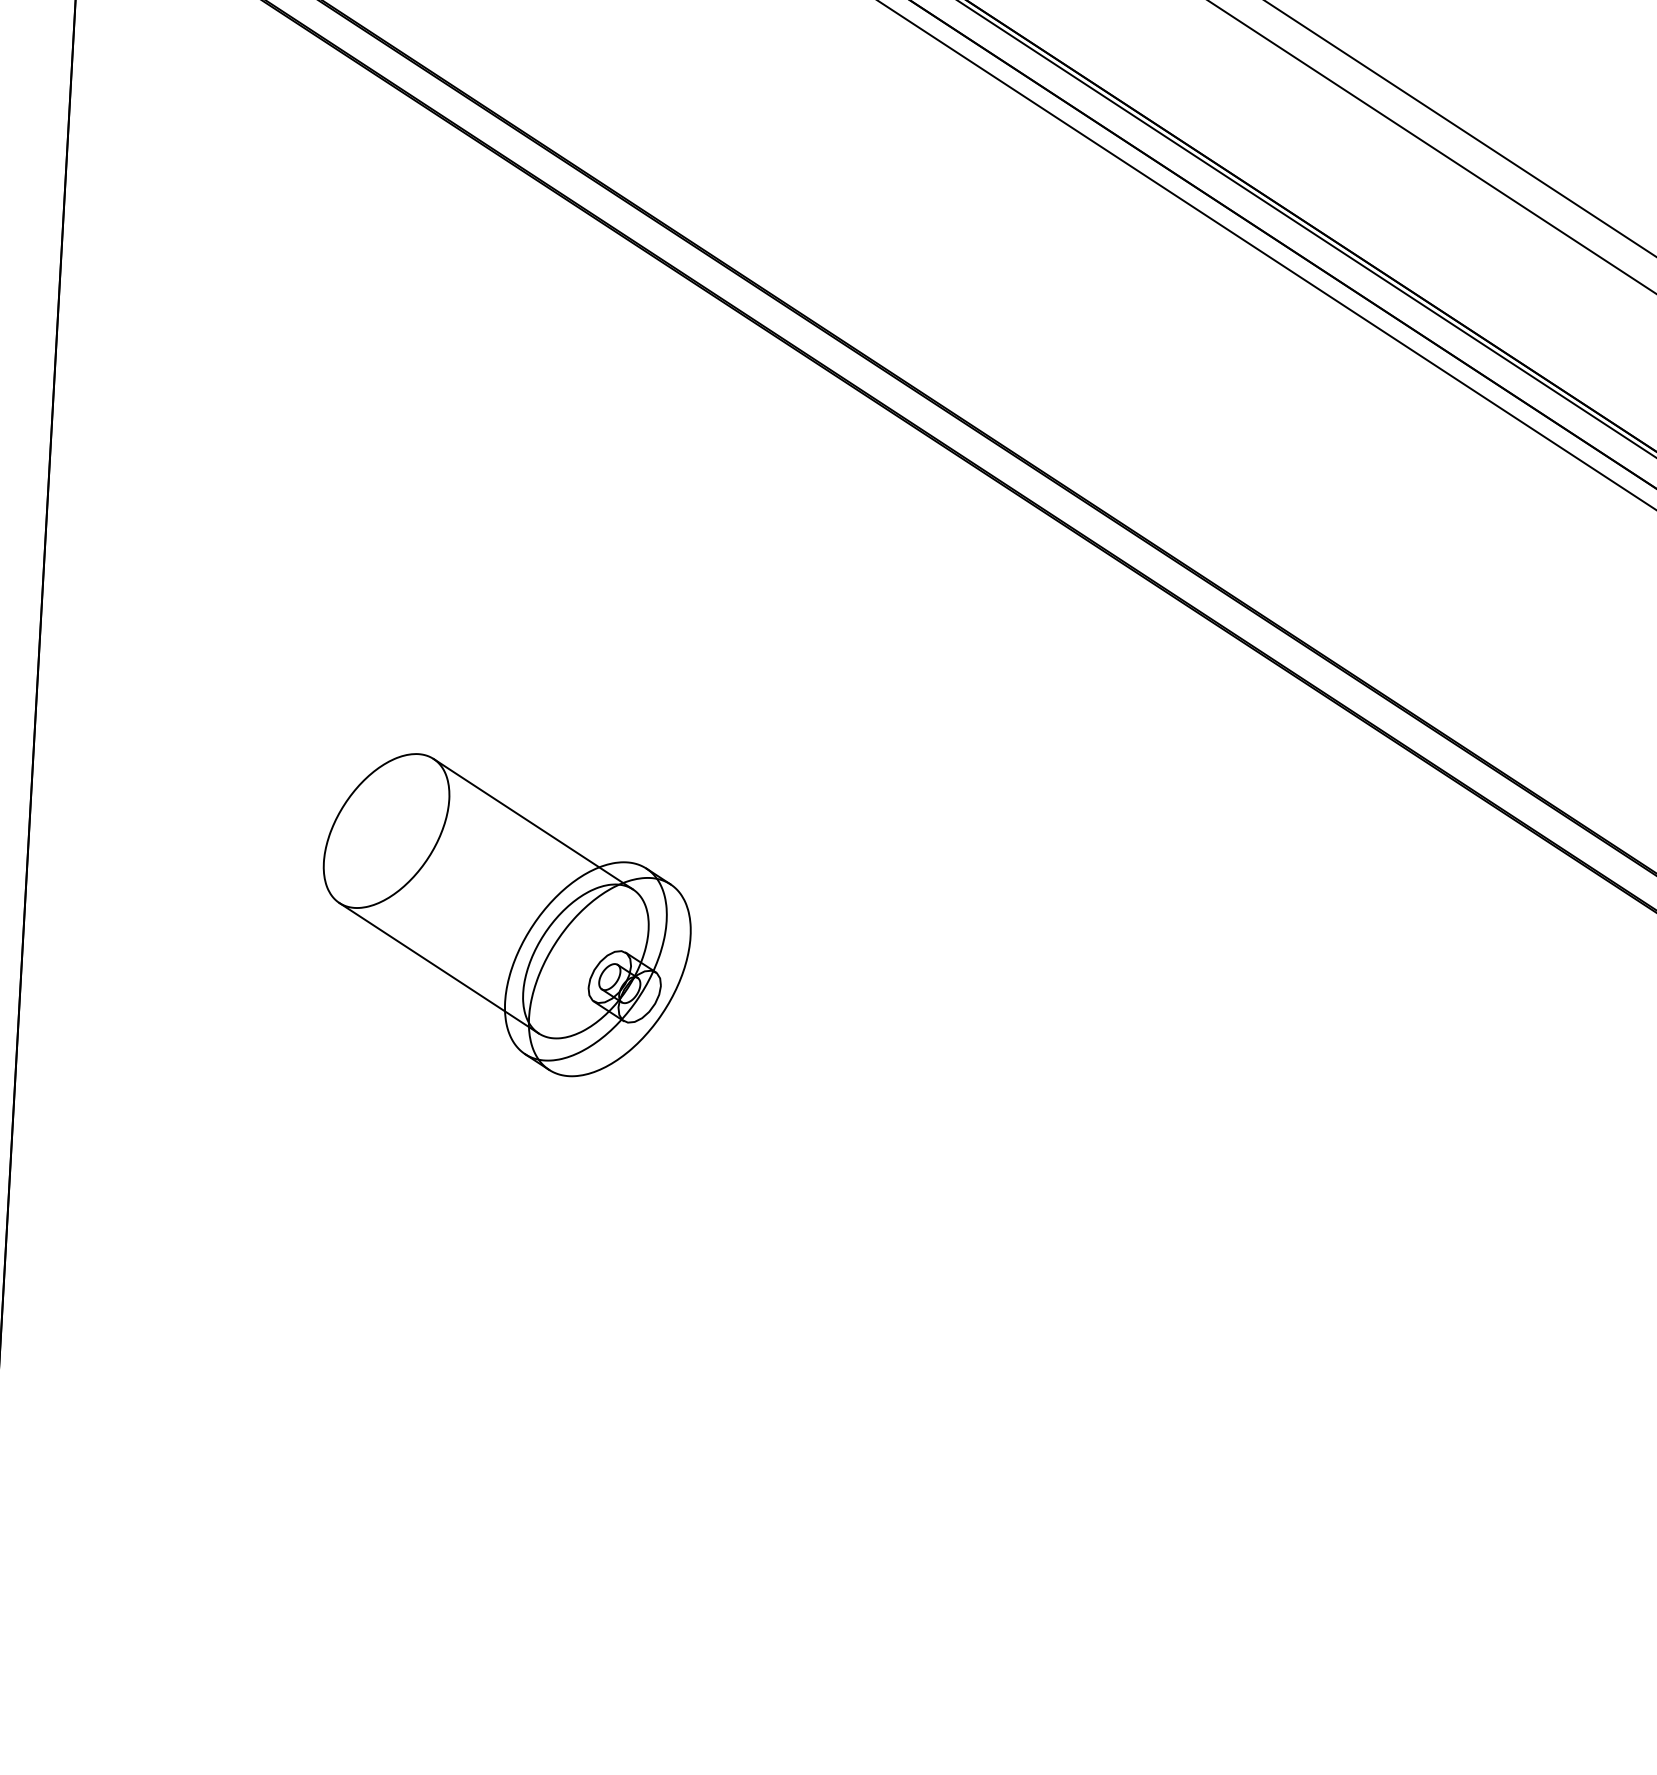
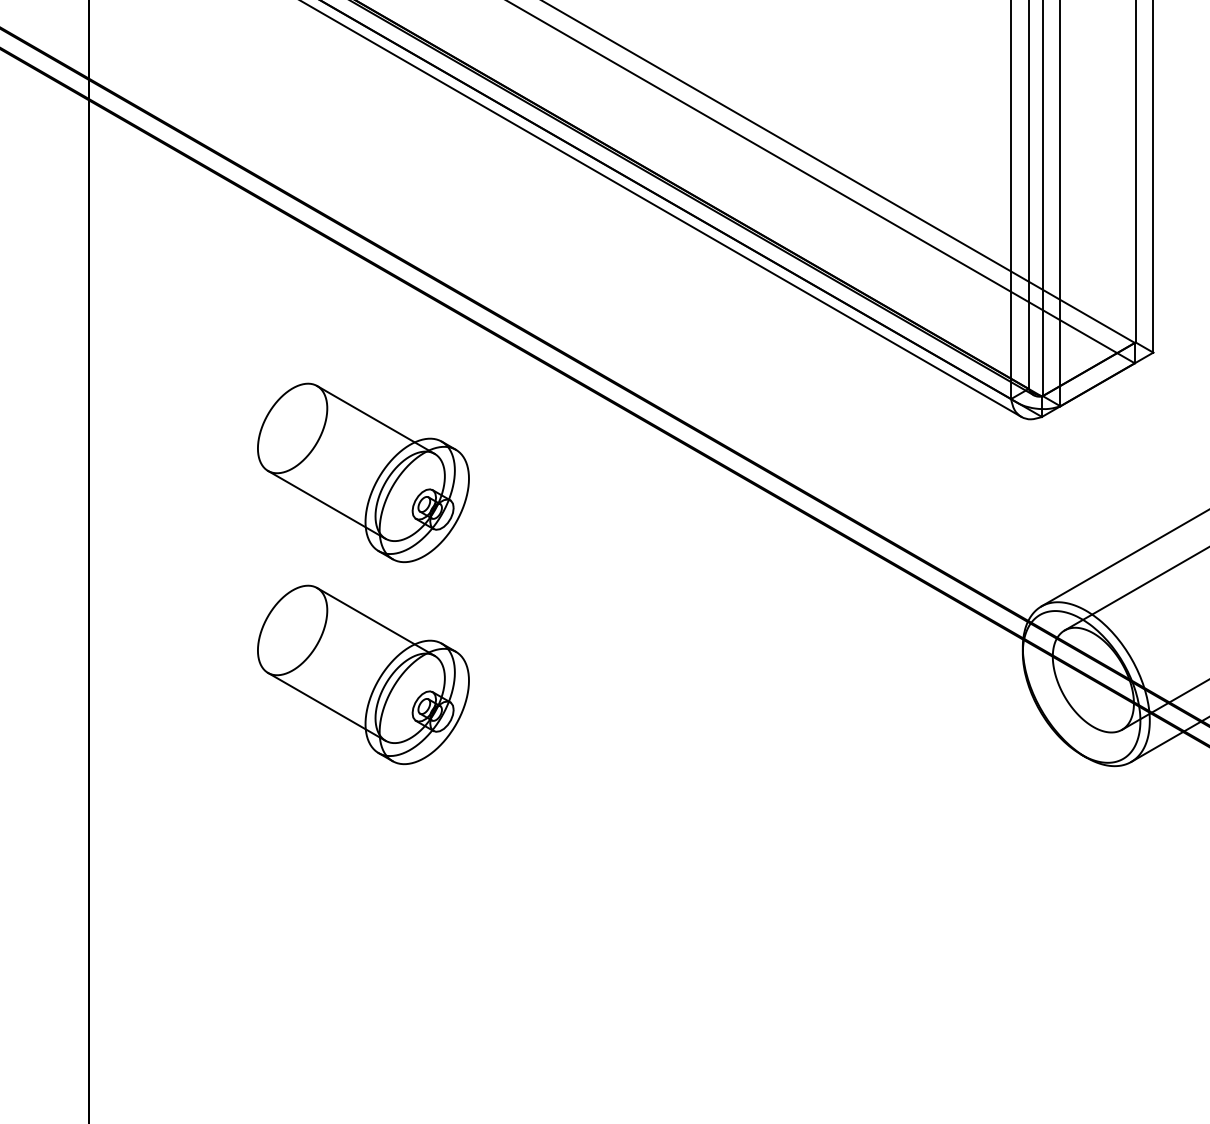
part: (526, 561) -> (363, 472), added

